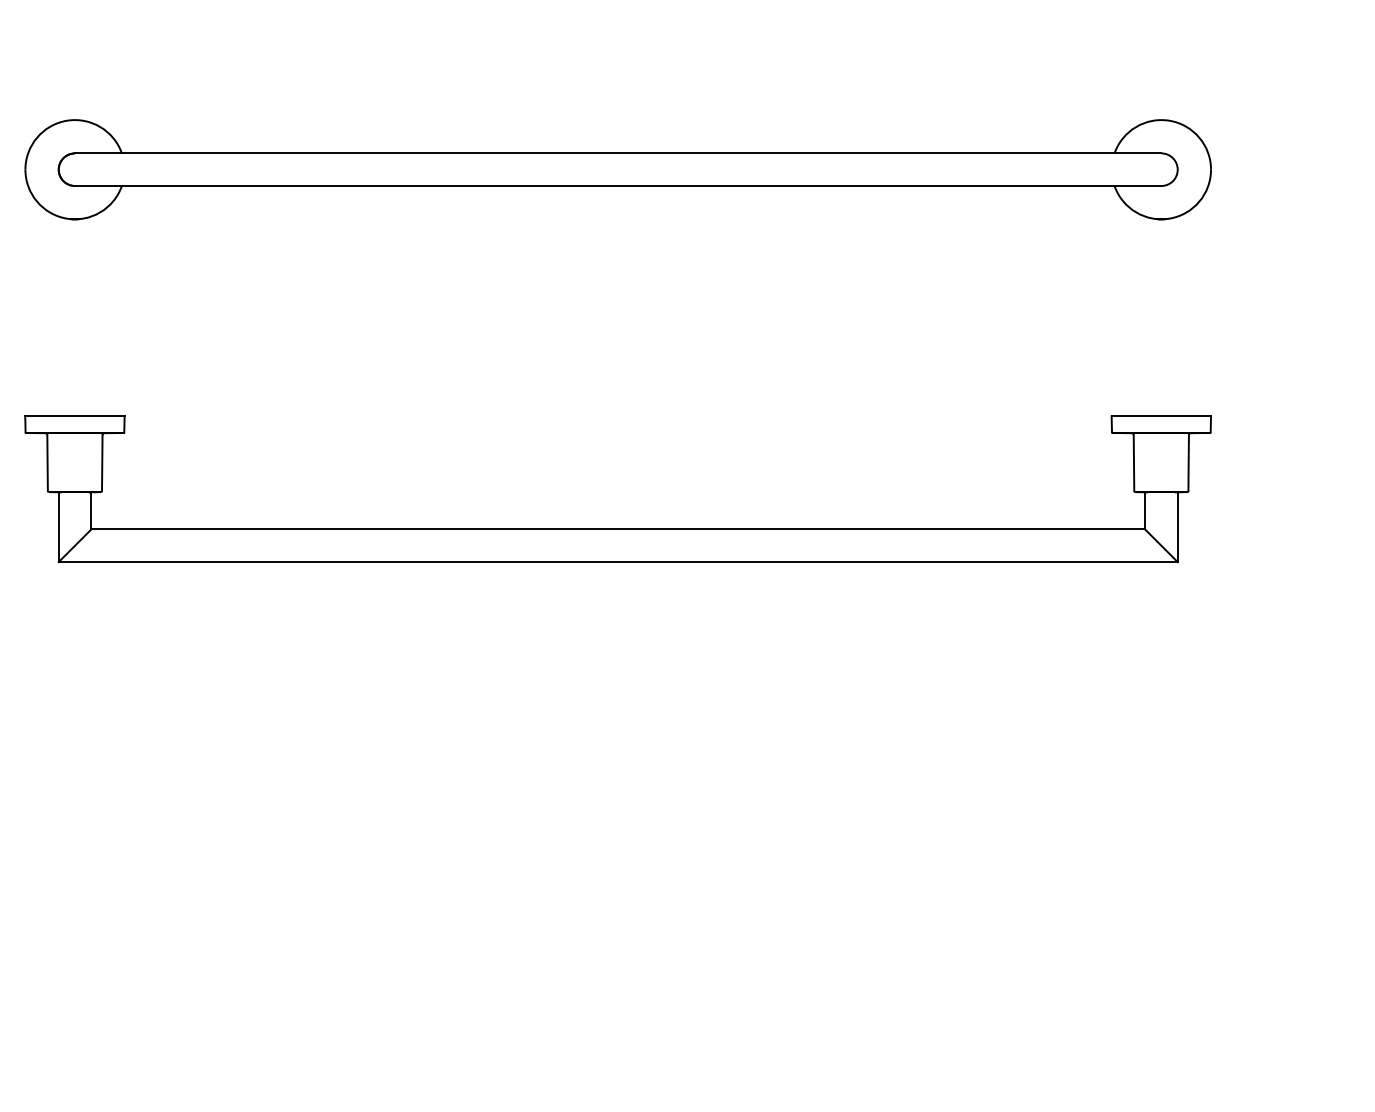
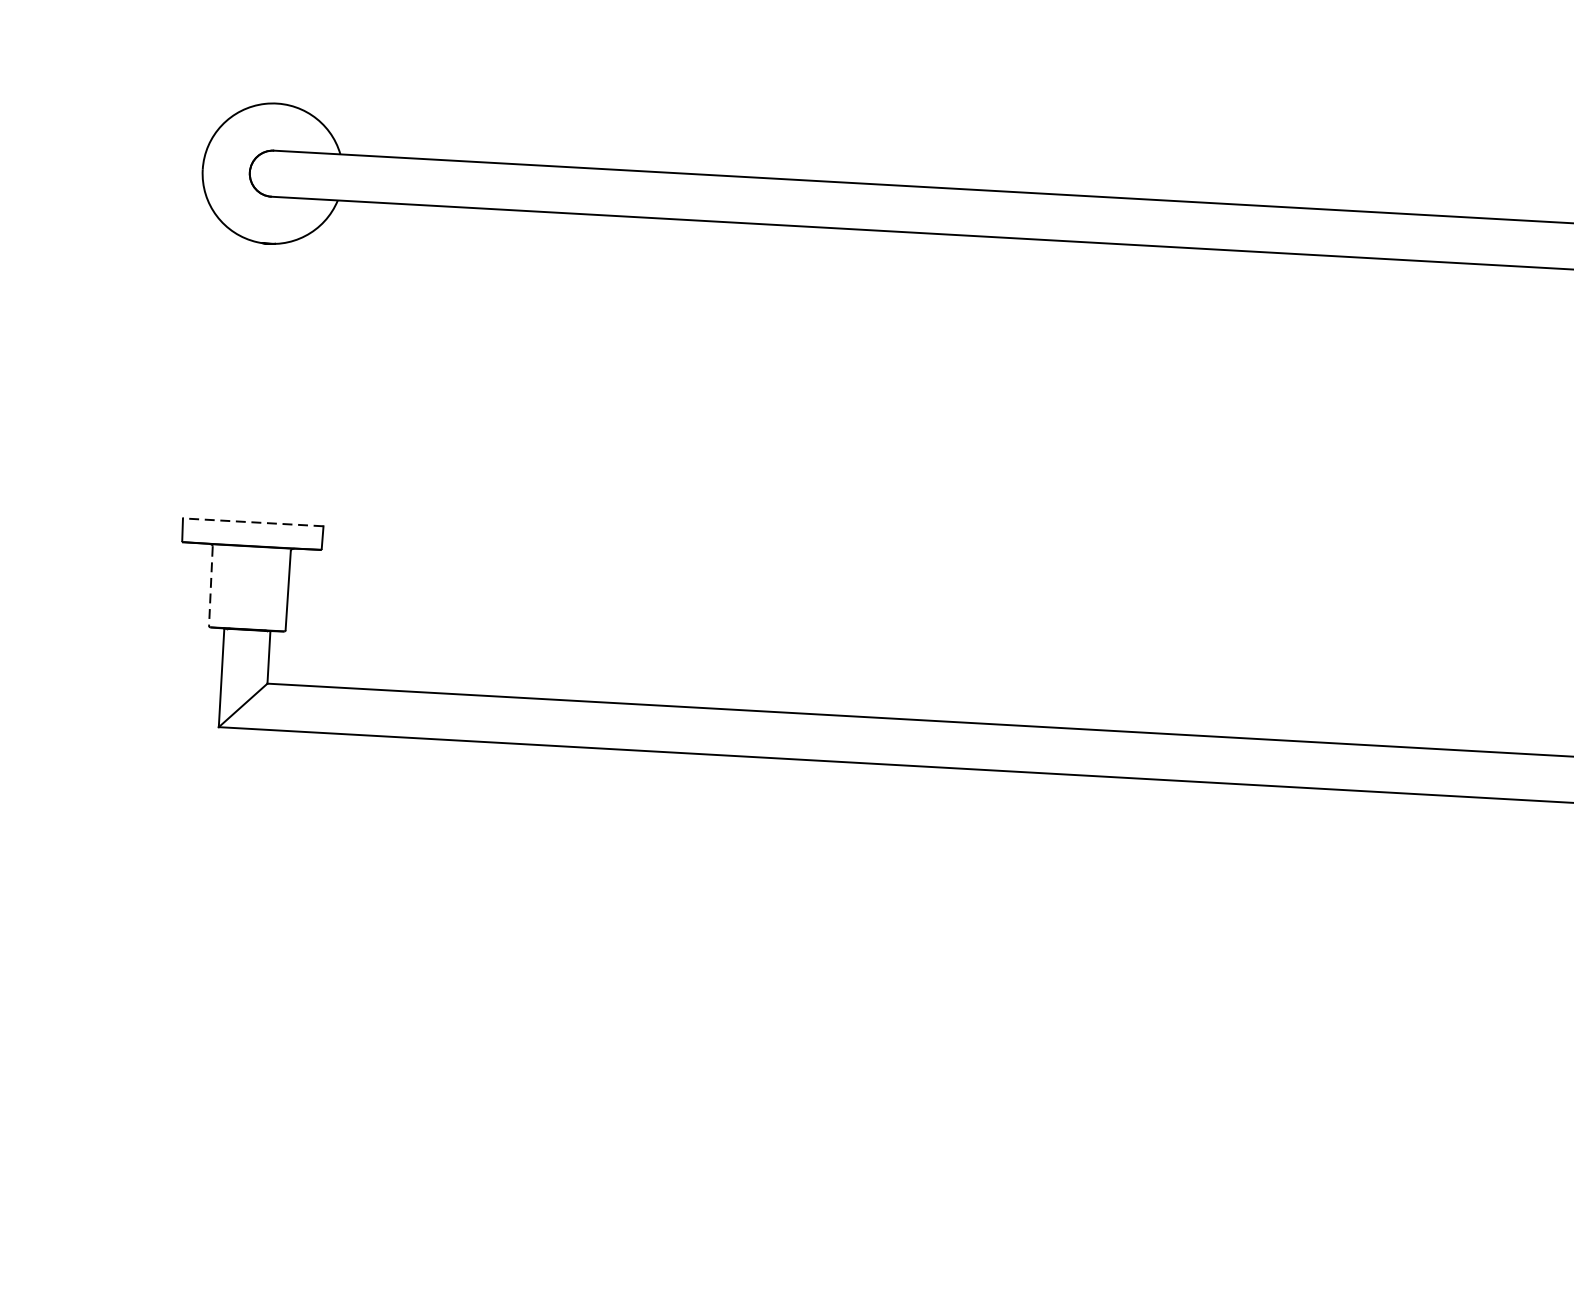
line: (74, 416) -> (252, 522), solid -> dashed
line: (47, 463) -> (210, 586), solid -> dashed

